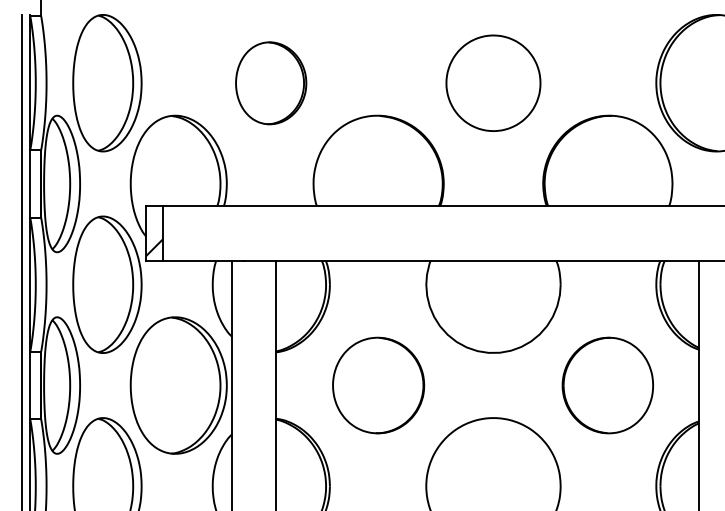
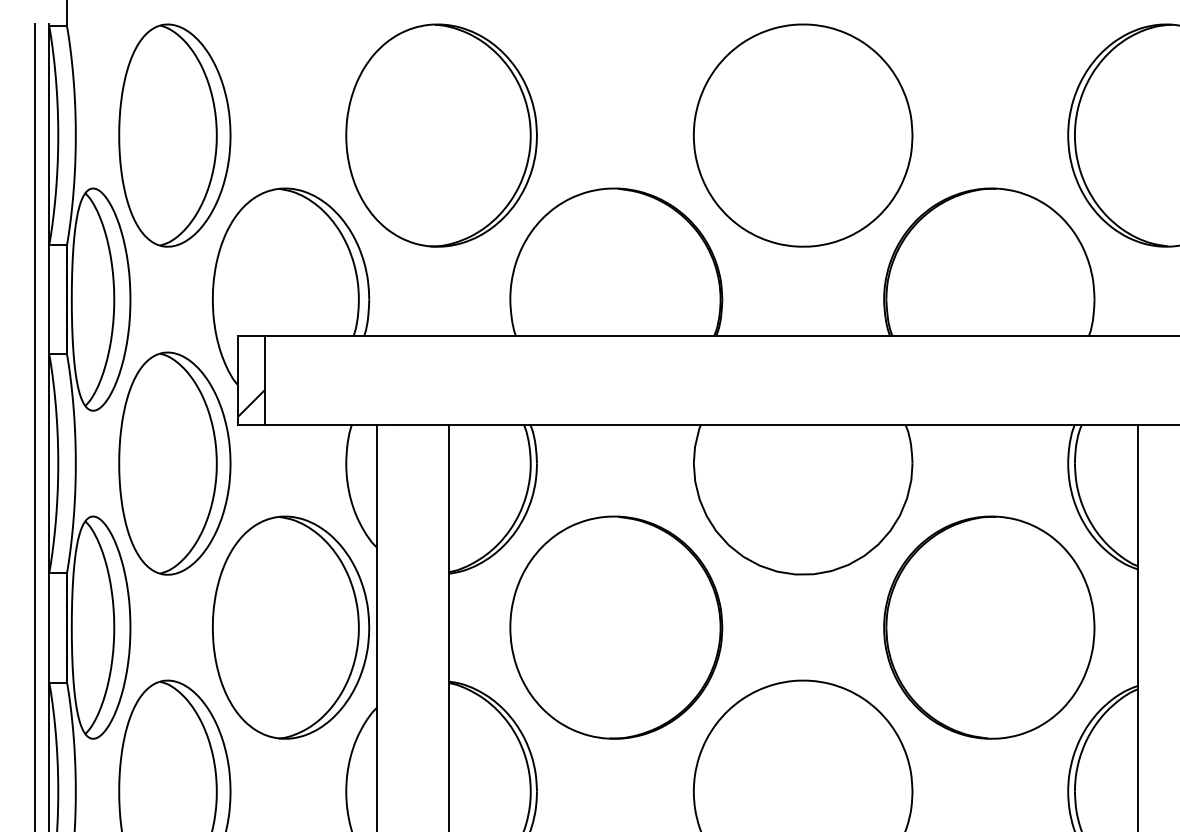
part: (270, 83) -> (440, 136), size x1.67
part: (493, 83) -> (803, 136), size x1.43
part: (378, 385) -> (616, 627), size x1.43
part: (607, 385) -> (988, 627), size x1.43

